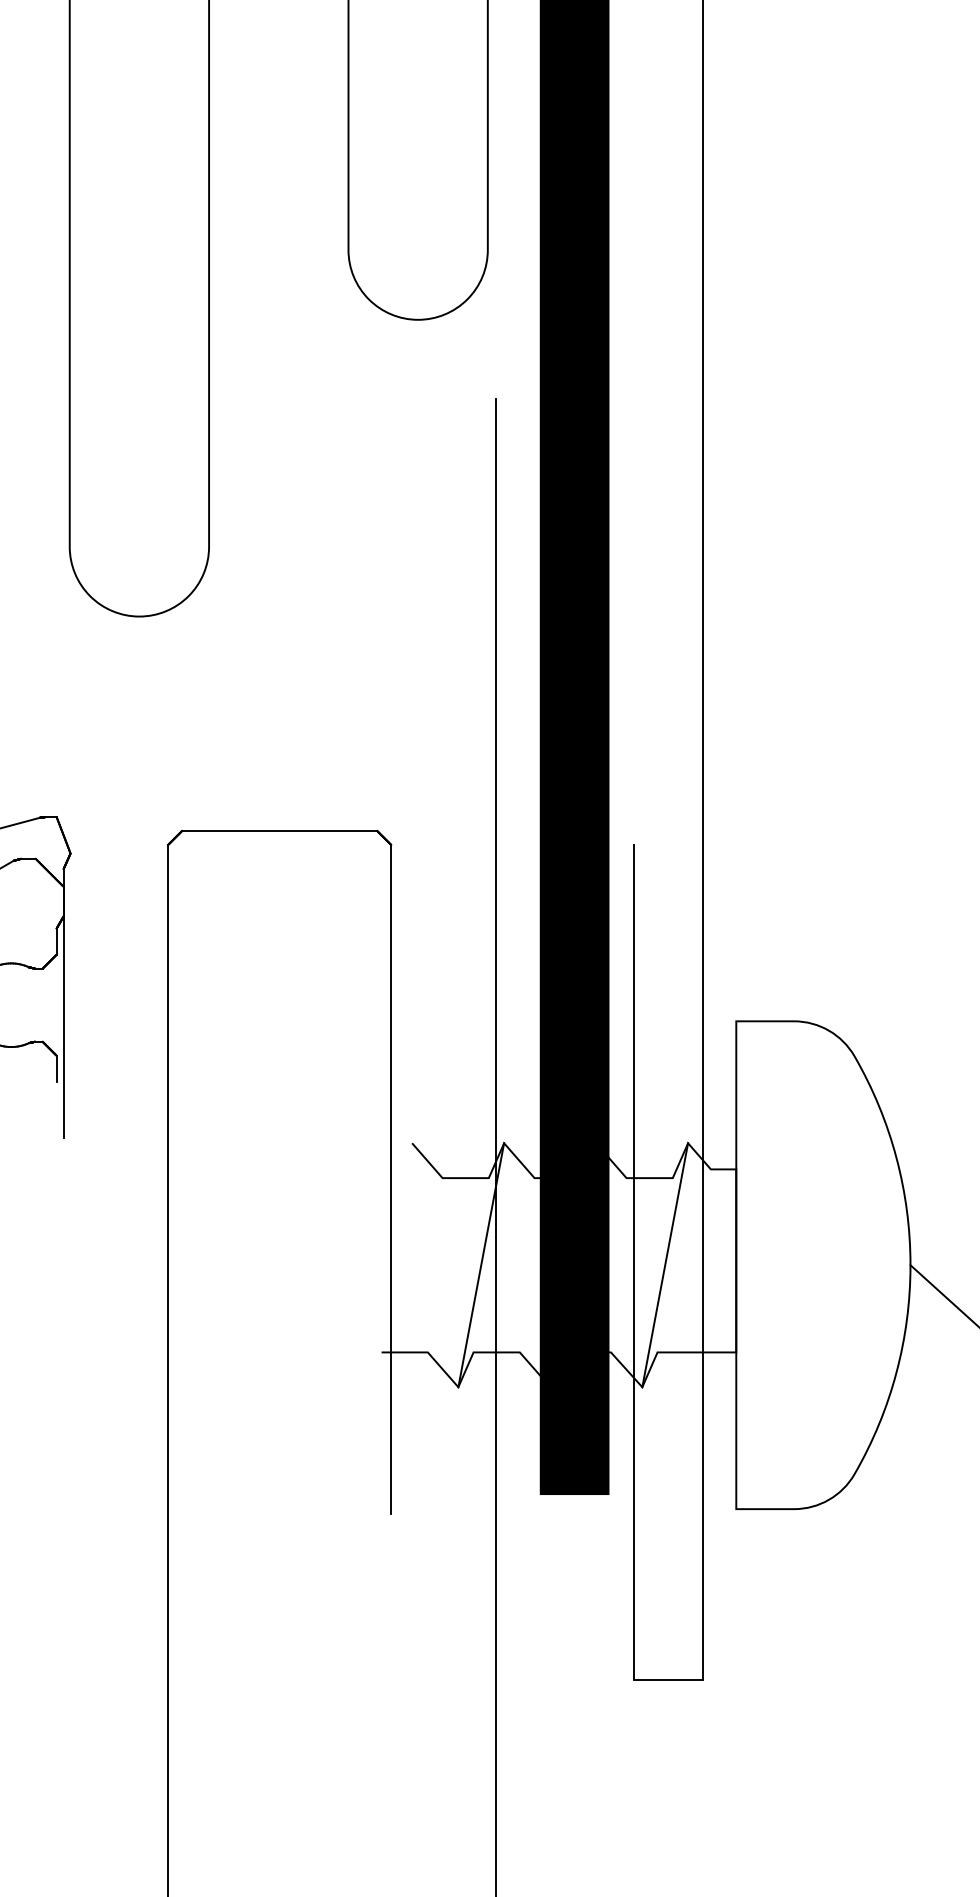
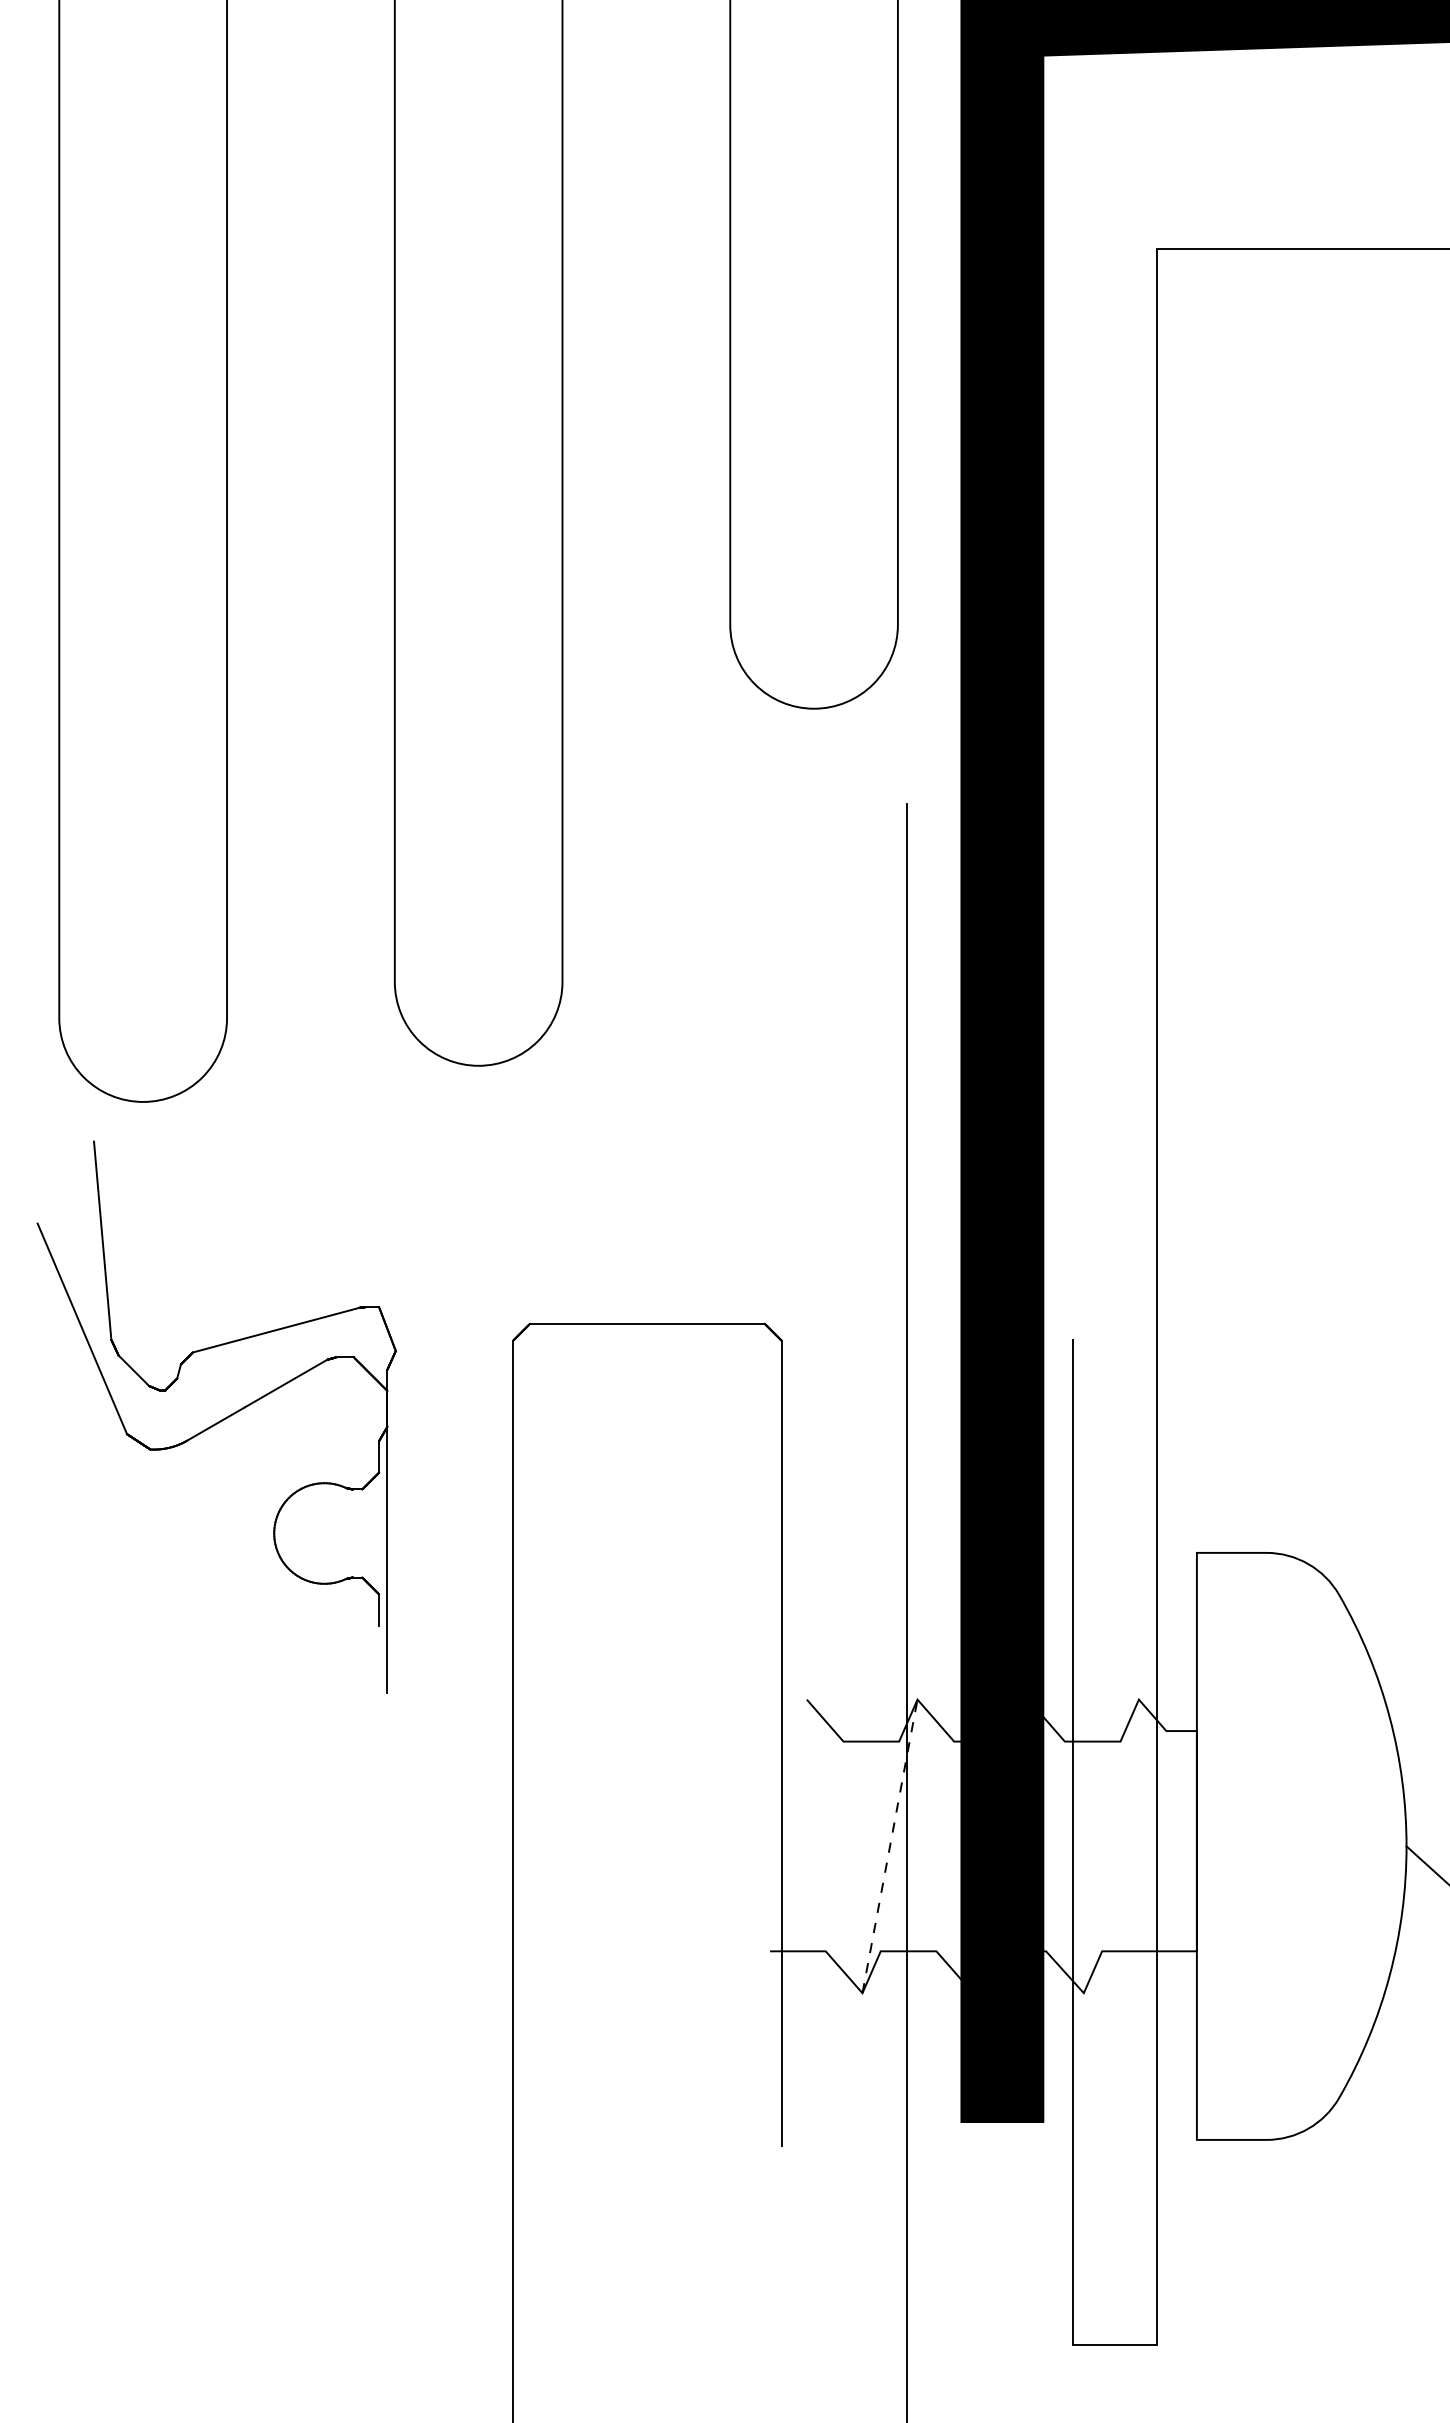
line: (481, 1264) -> (890, 1845), solid -> dashed
line: (664, 1265) -> (1110, 1846), removed

